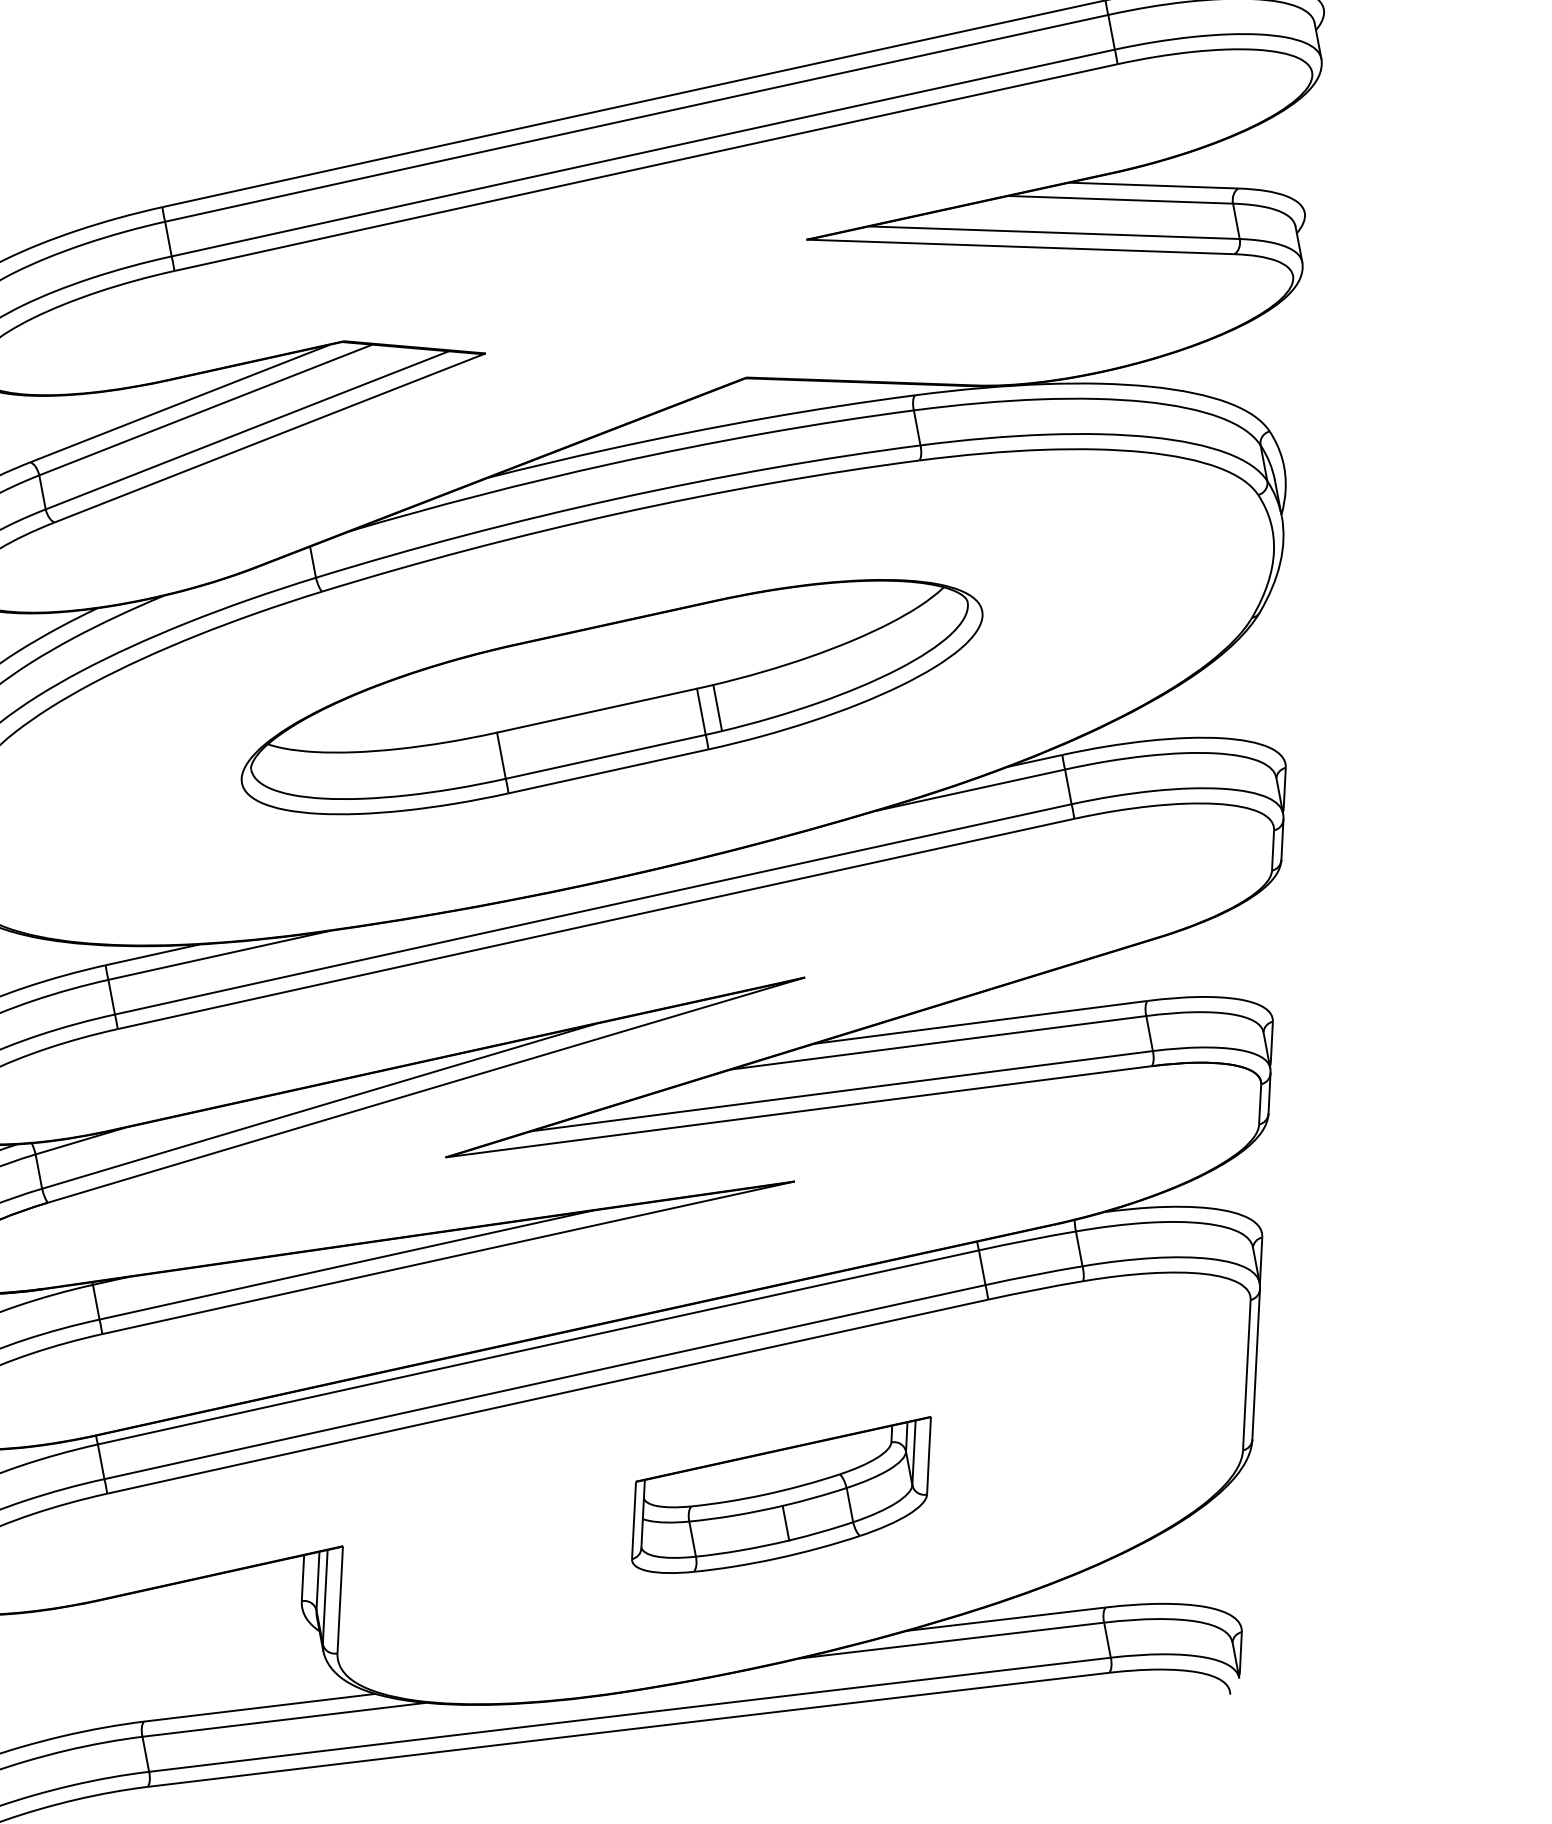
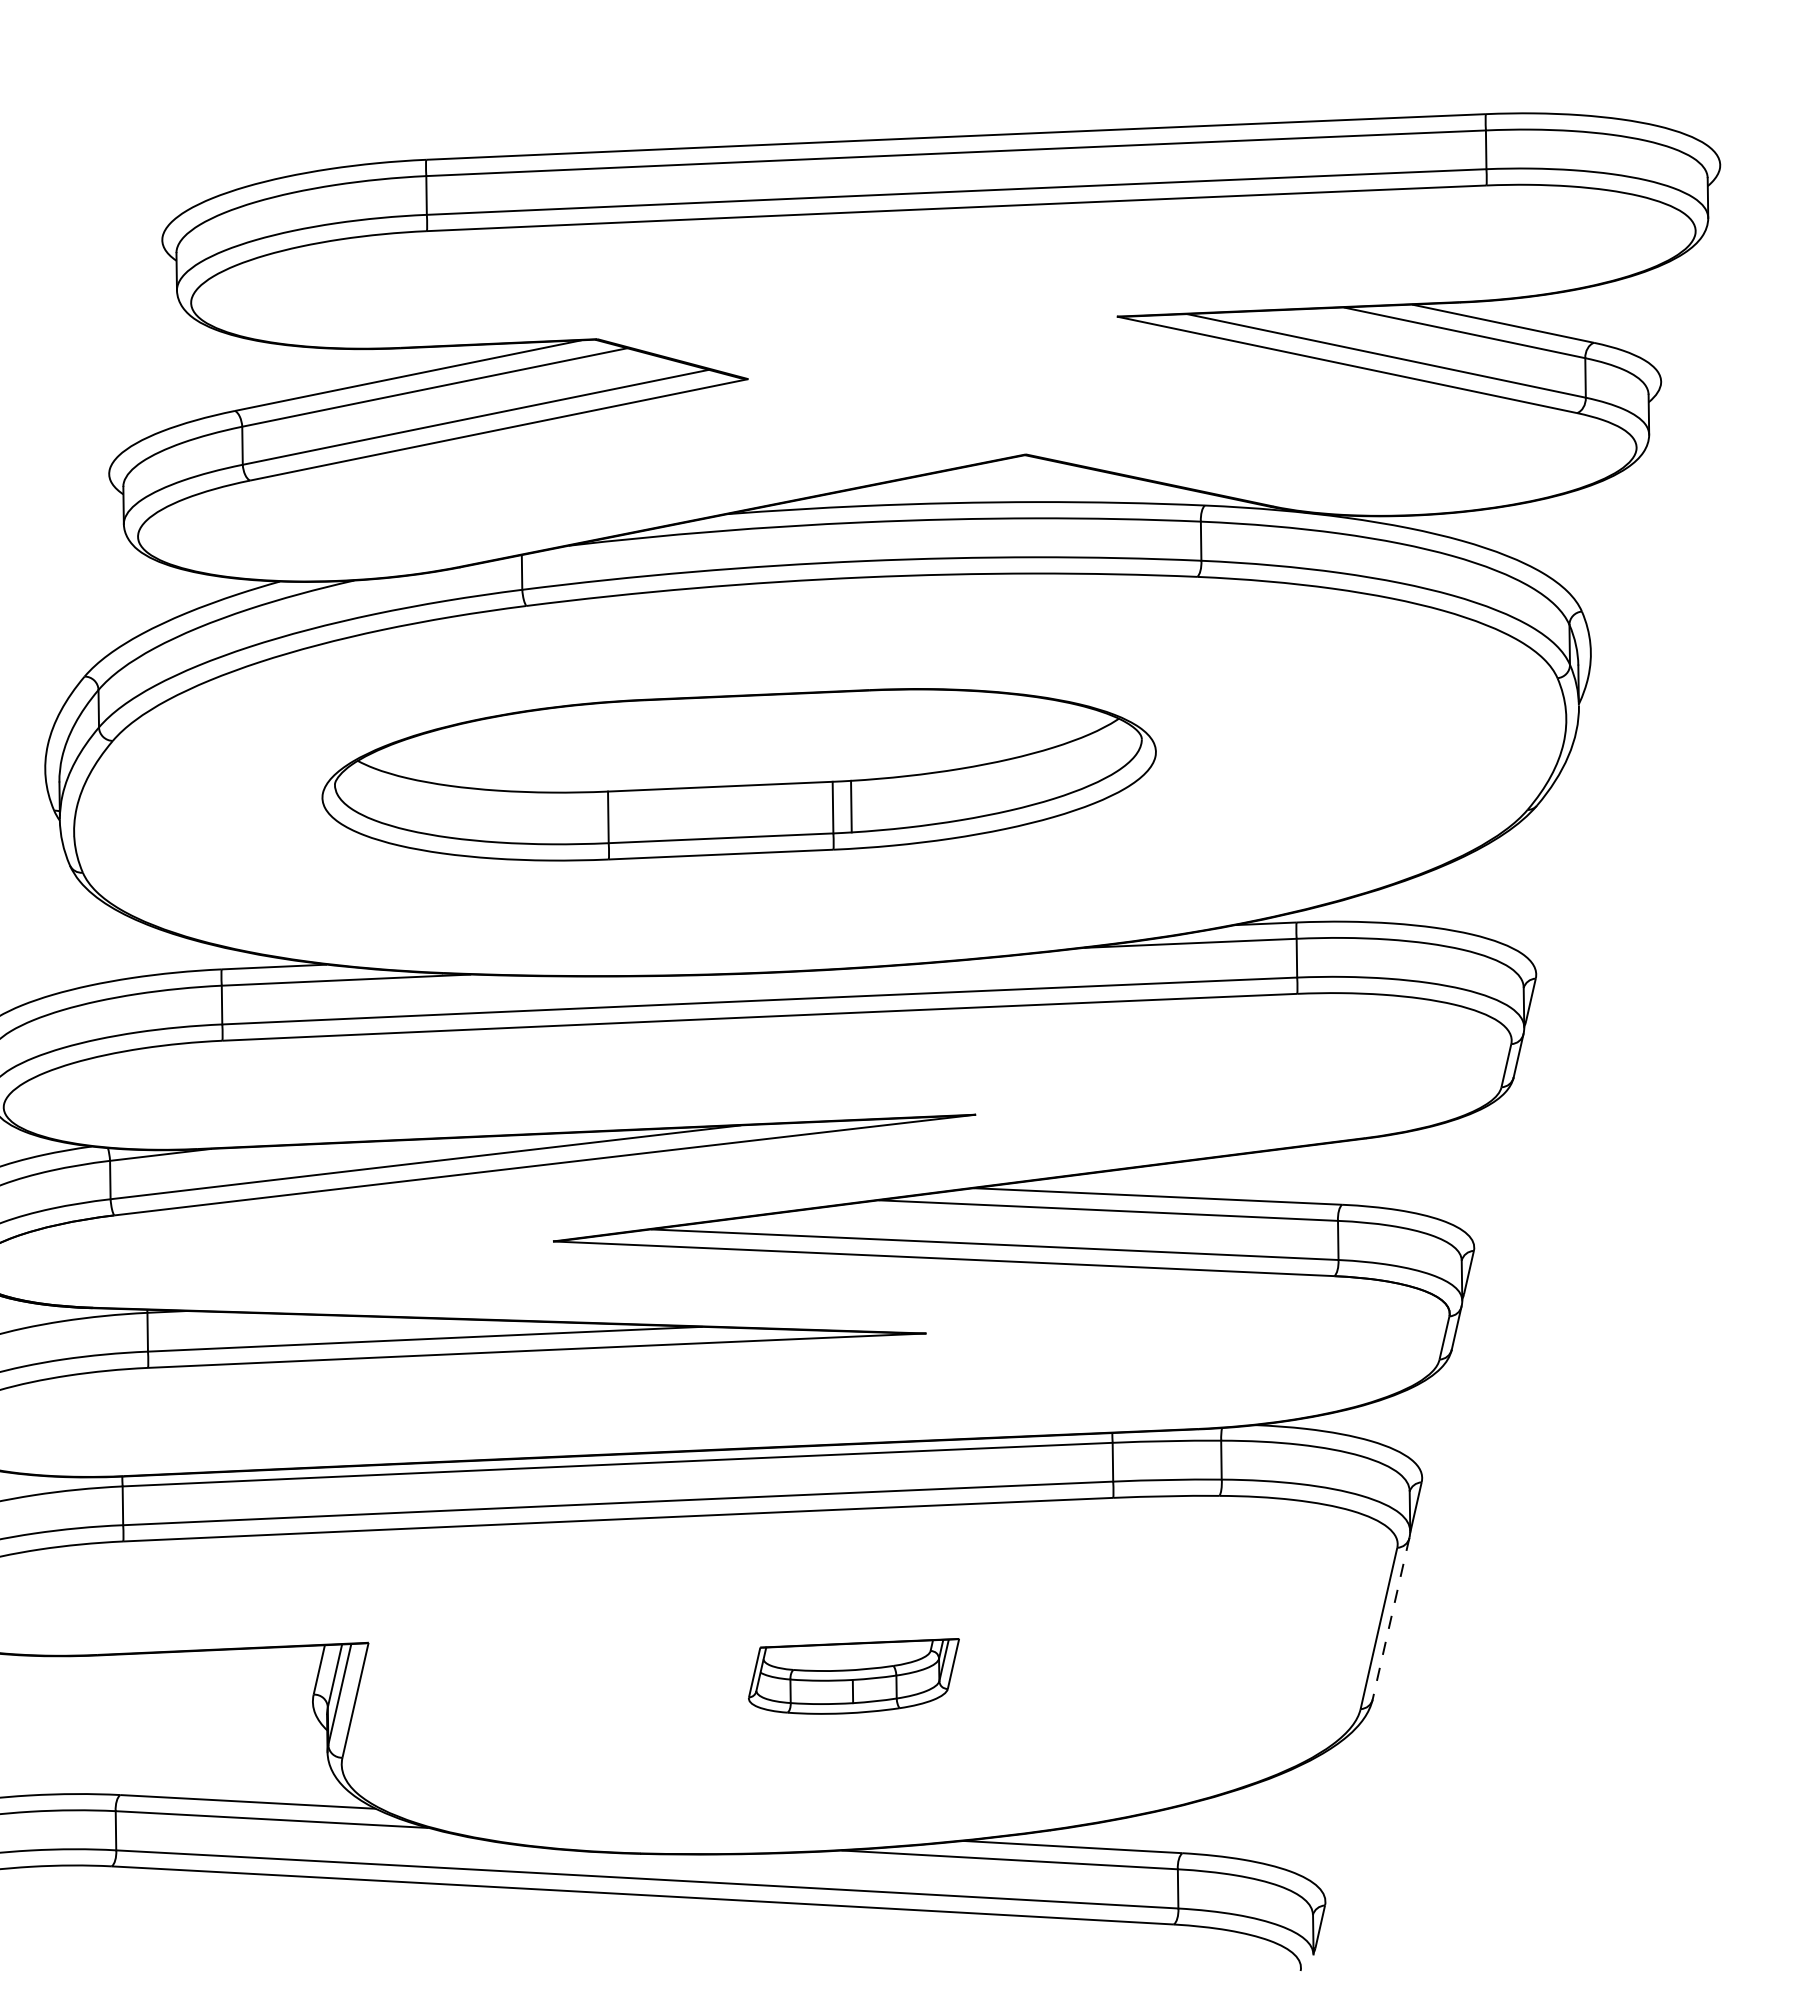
part: (611, 696) -> (738, 774), moved
line: (1256, 1364) -> (1391, 1618), solid -> dashed
part: (783, 1500) -> (853, 1676), size x0.6

